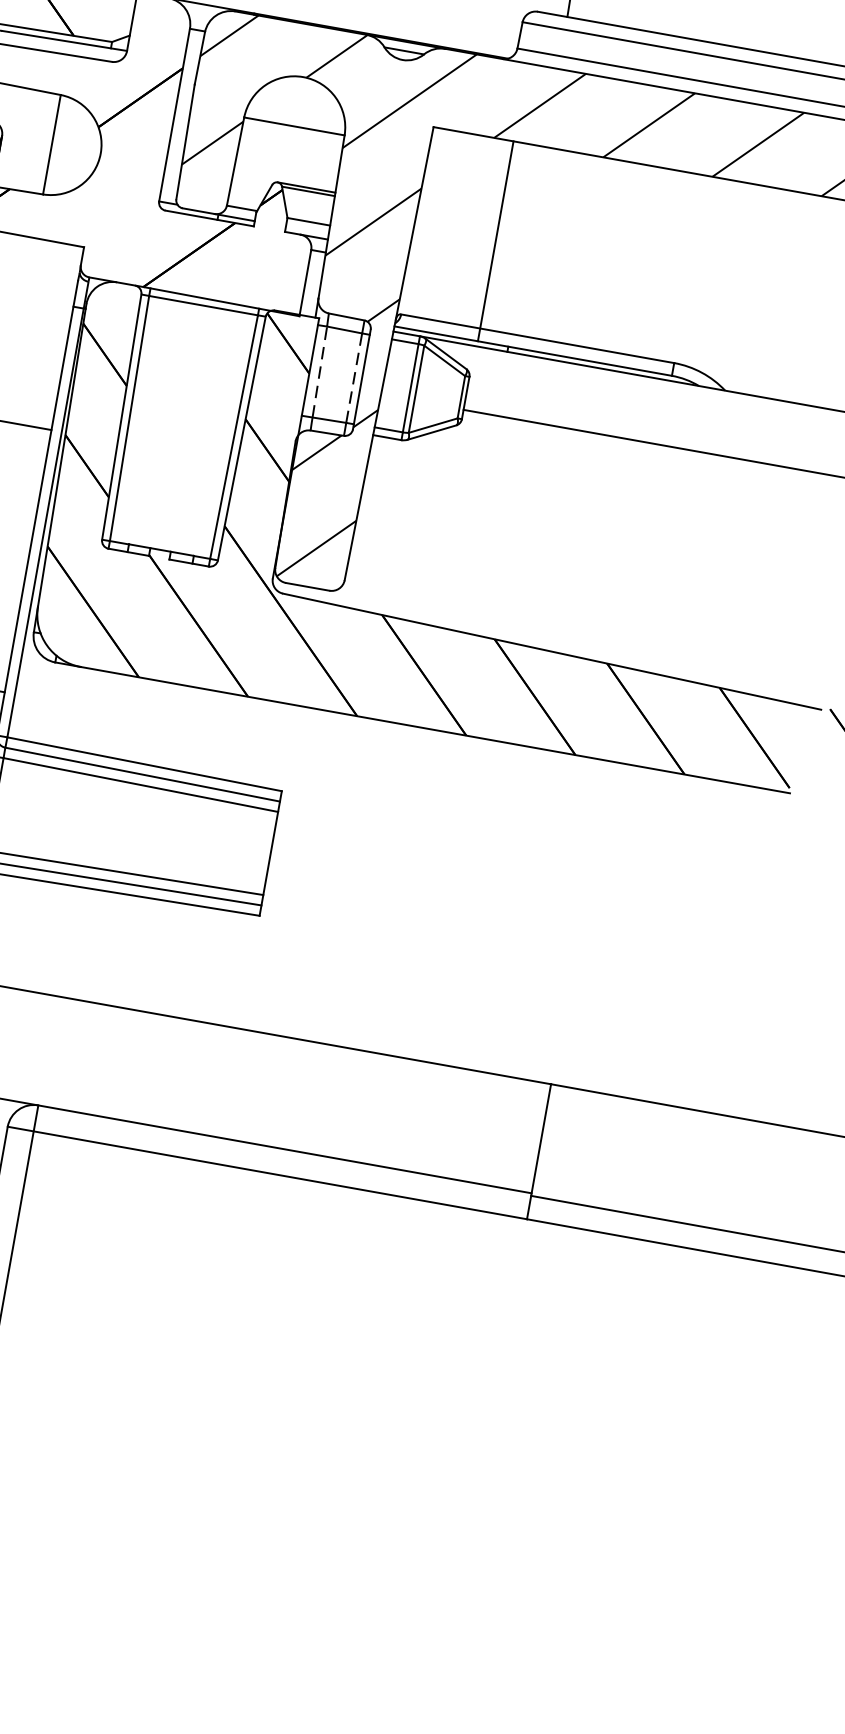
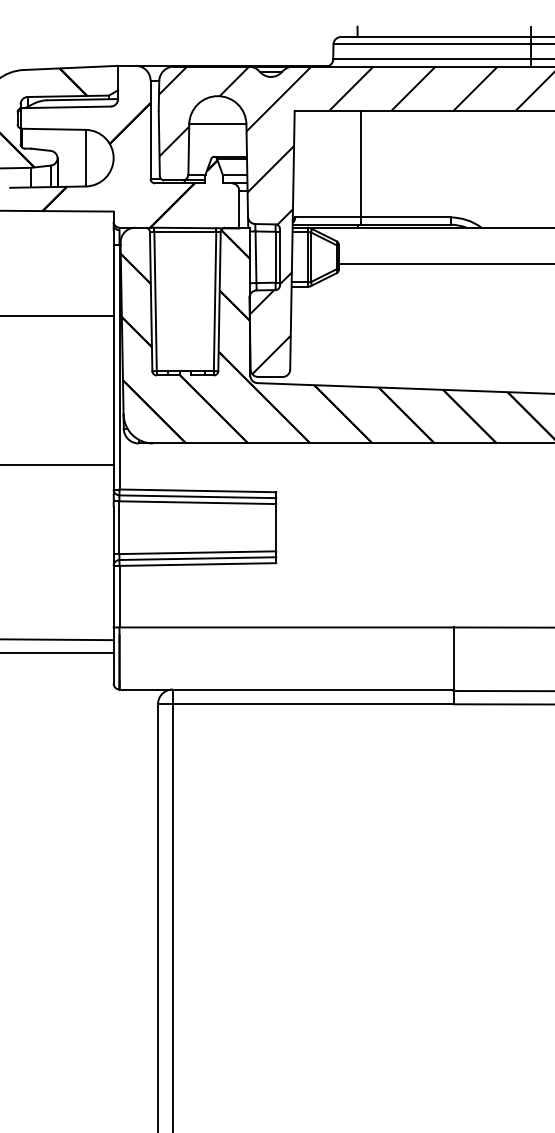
line: (496, 240) -> (361, 167), moved
line: (320, 372) -> (256, 257), dashed -> solid
line: (354, 378) -> (275, 257), dashed -> solid

